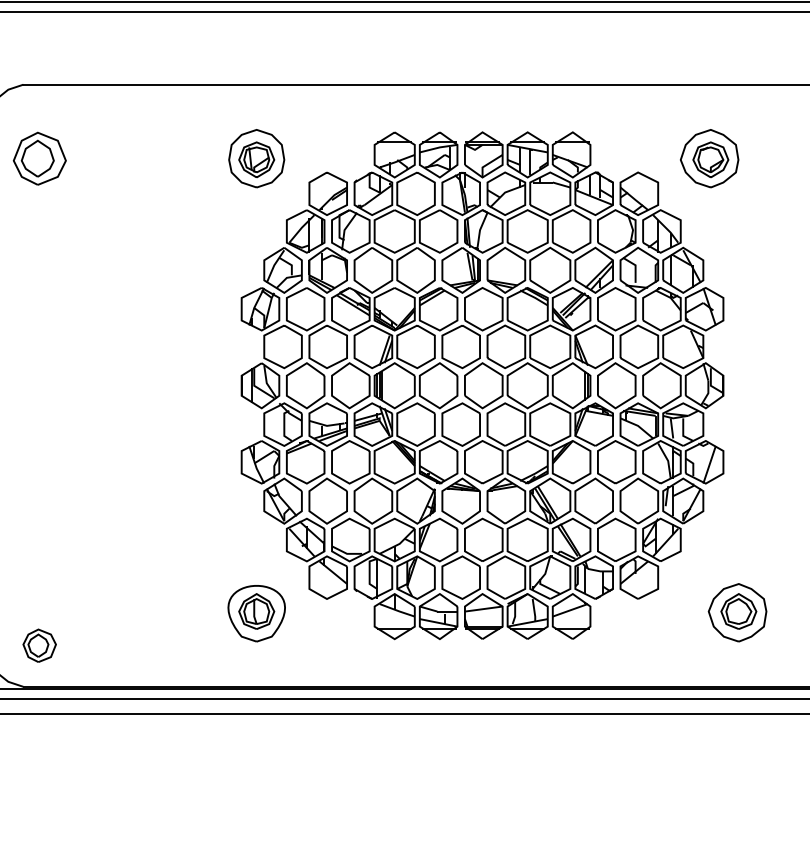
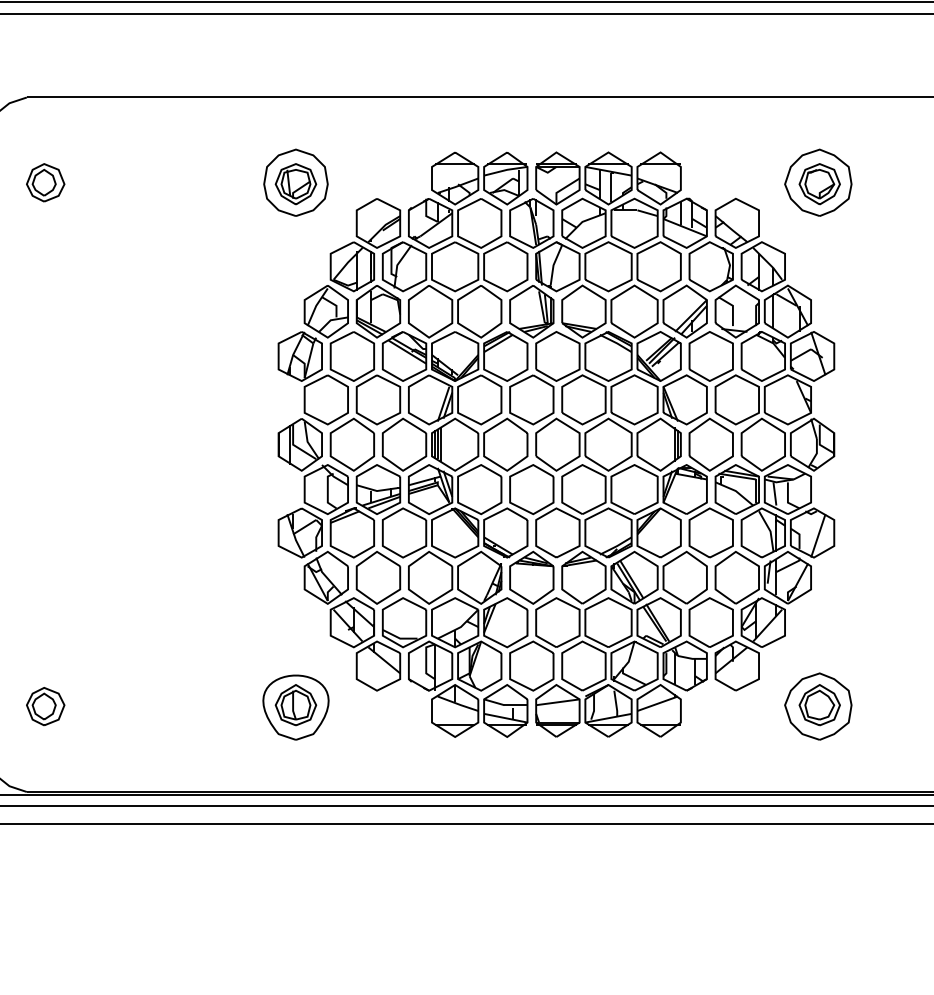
part: (39, 158) -> (45, 182), size x0.62
part: (737, 612) -> (818, 706), moved
part: (39, 645) -> (45, 706), moved

